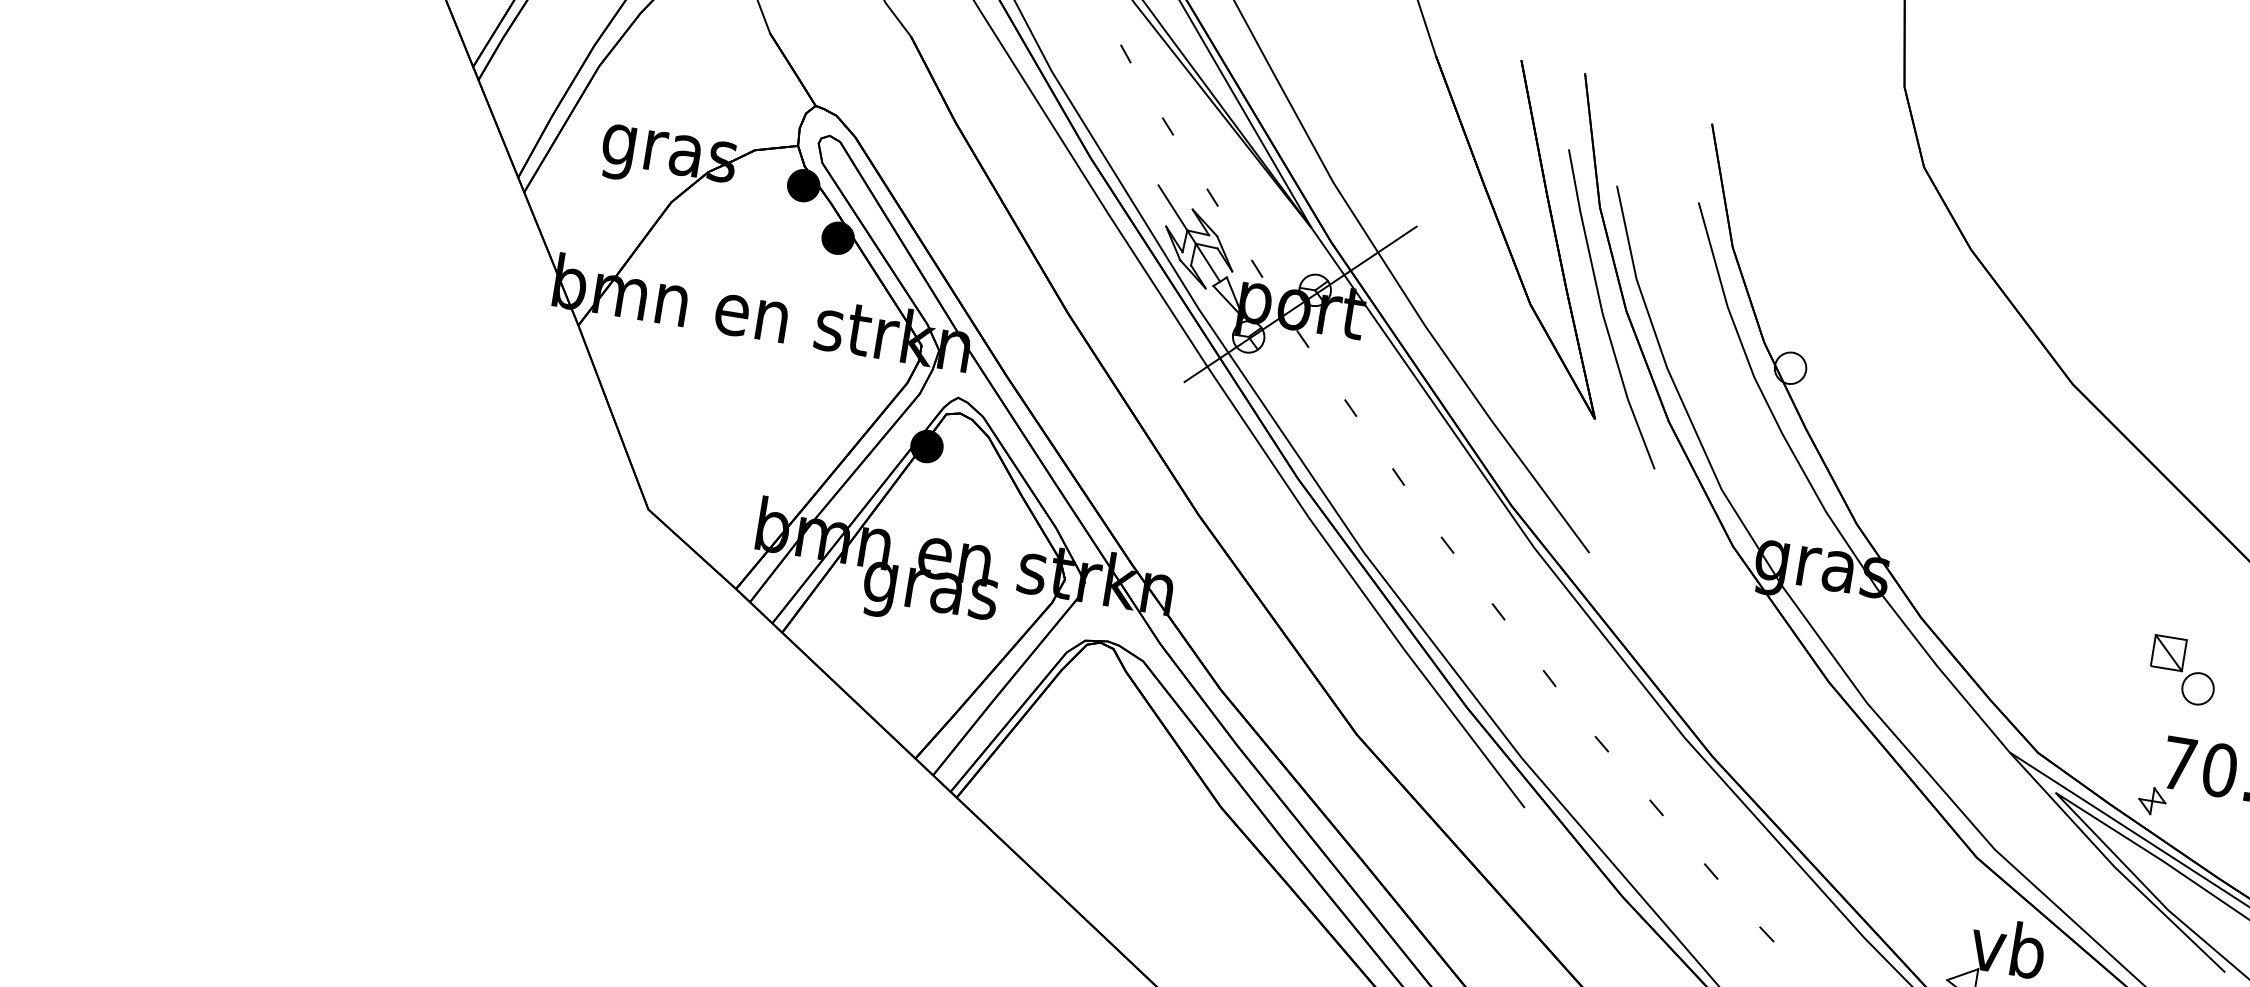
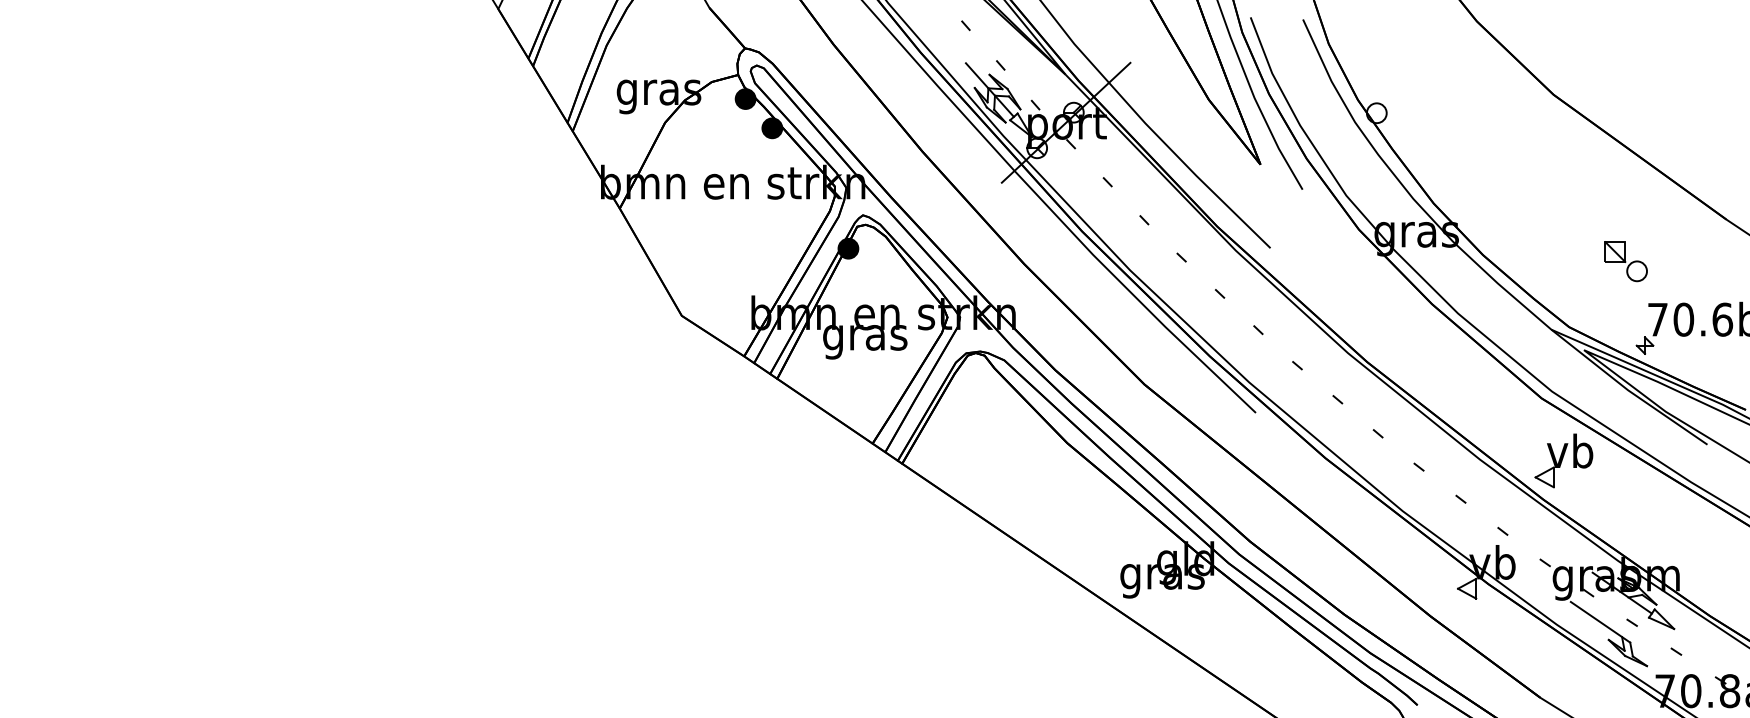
part: (2182, 670) -> (1625, 261), moved

